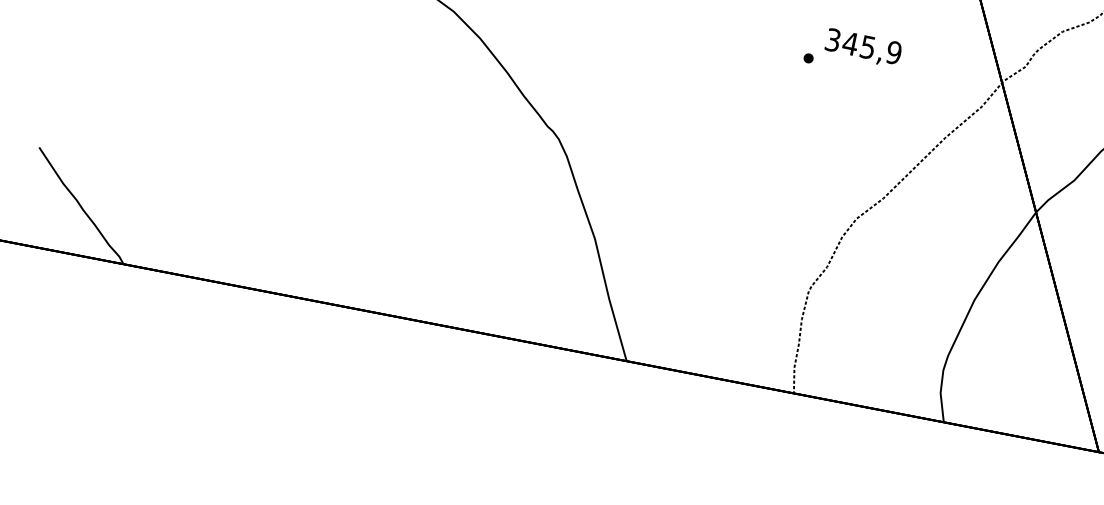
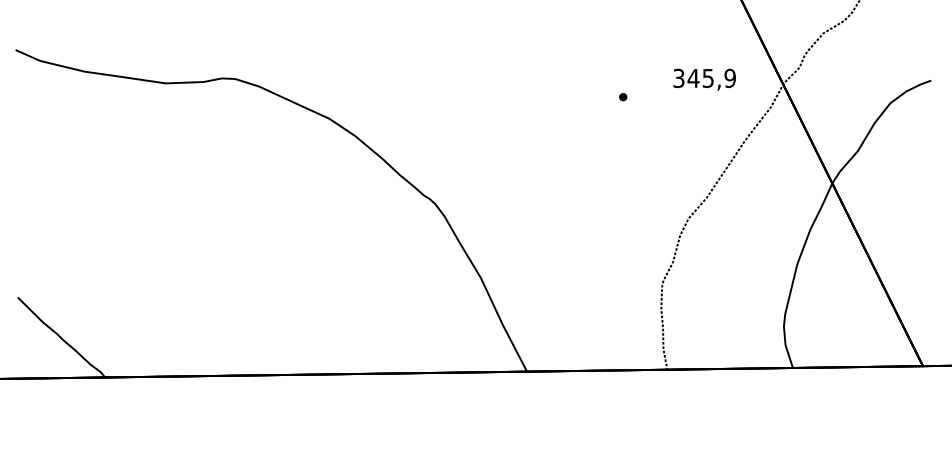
text: (863, 47) -> (704, 79), moved

